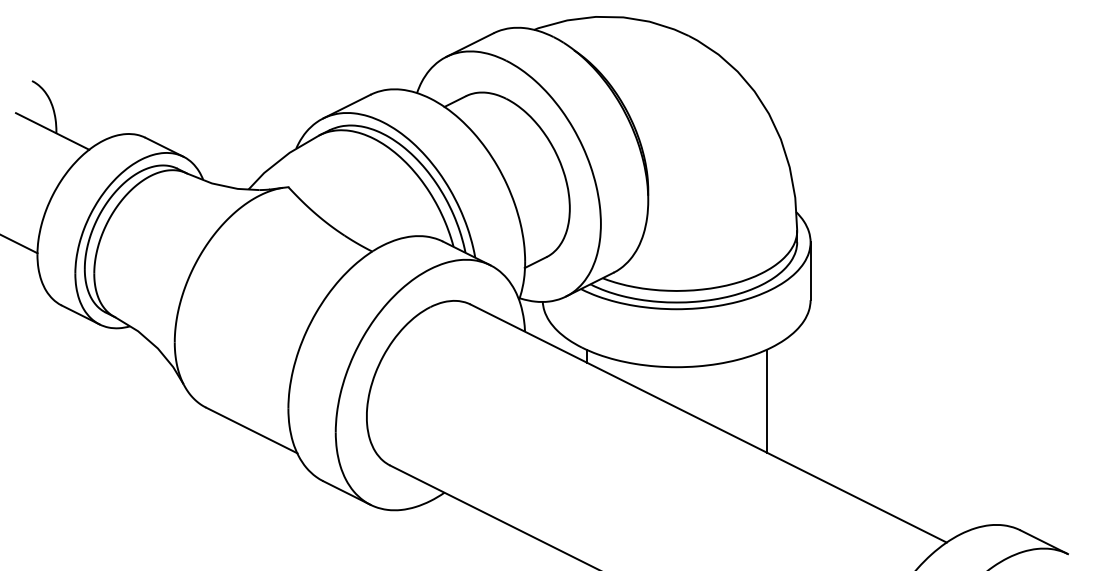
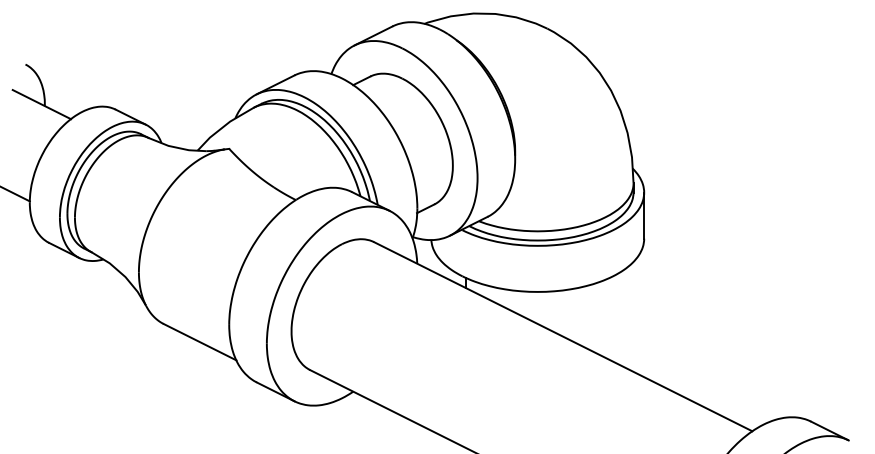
line: (766, 400) -> (609, 318), removed

